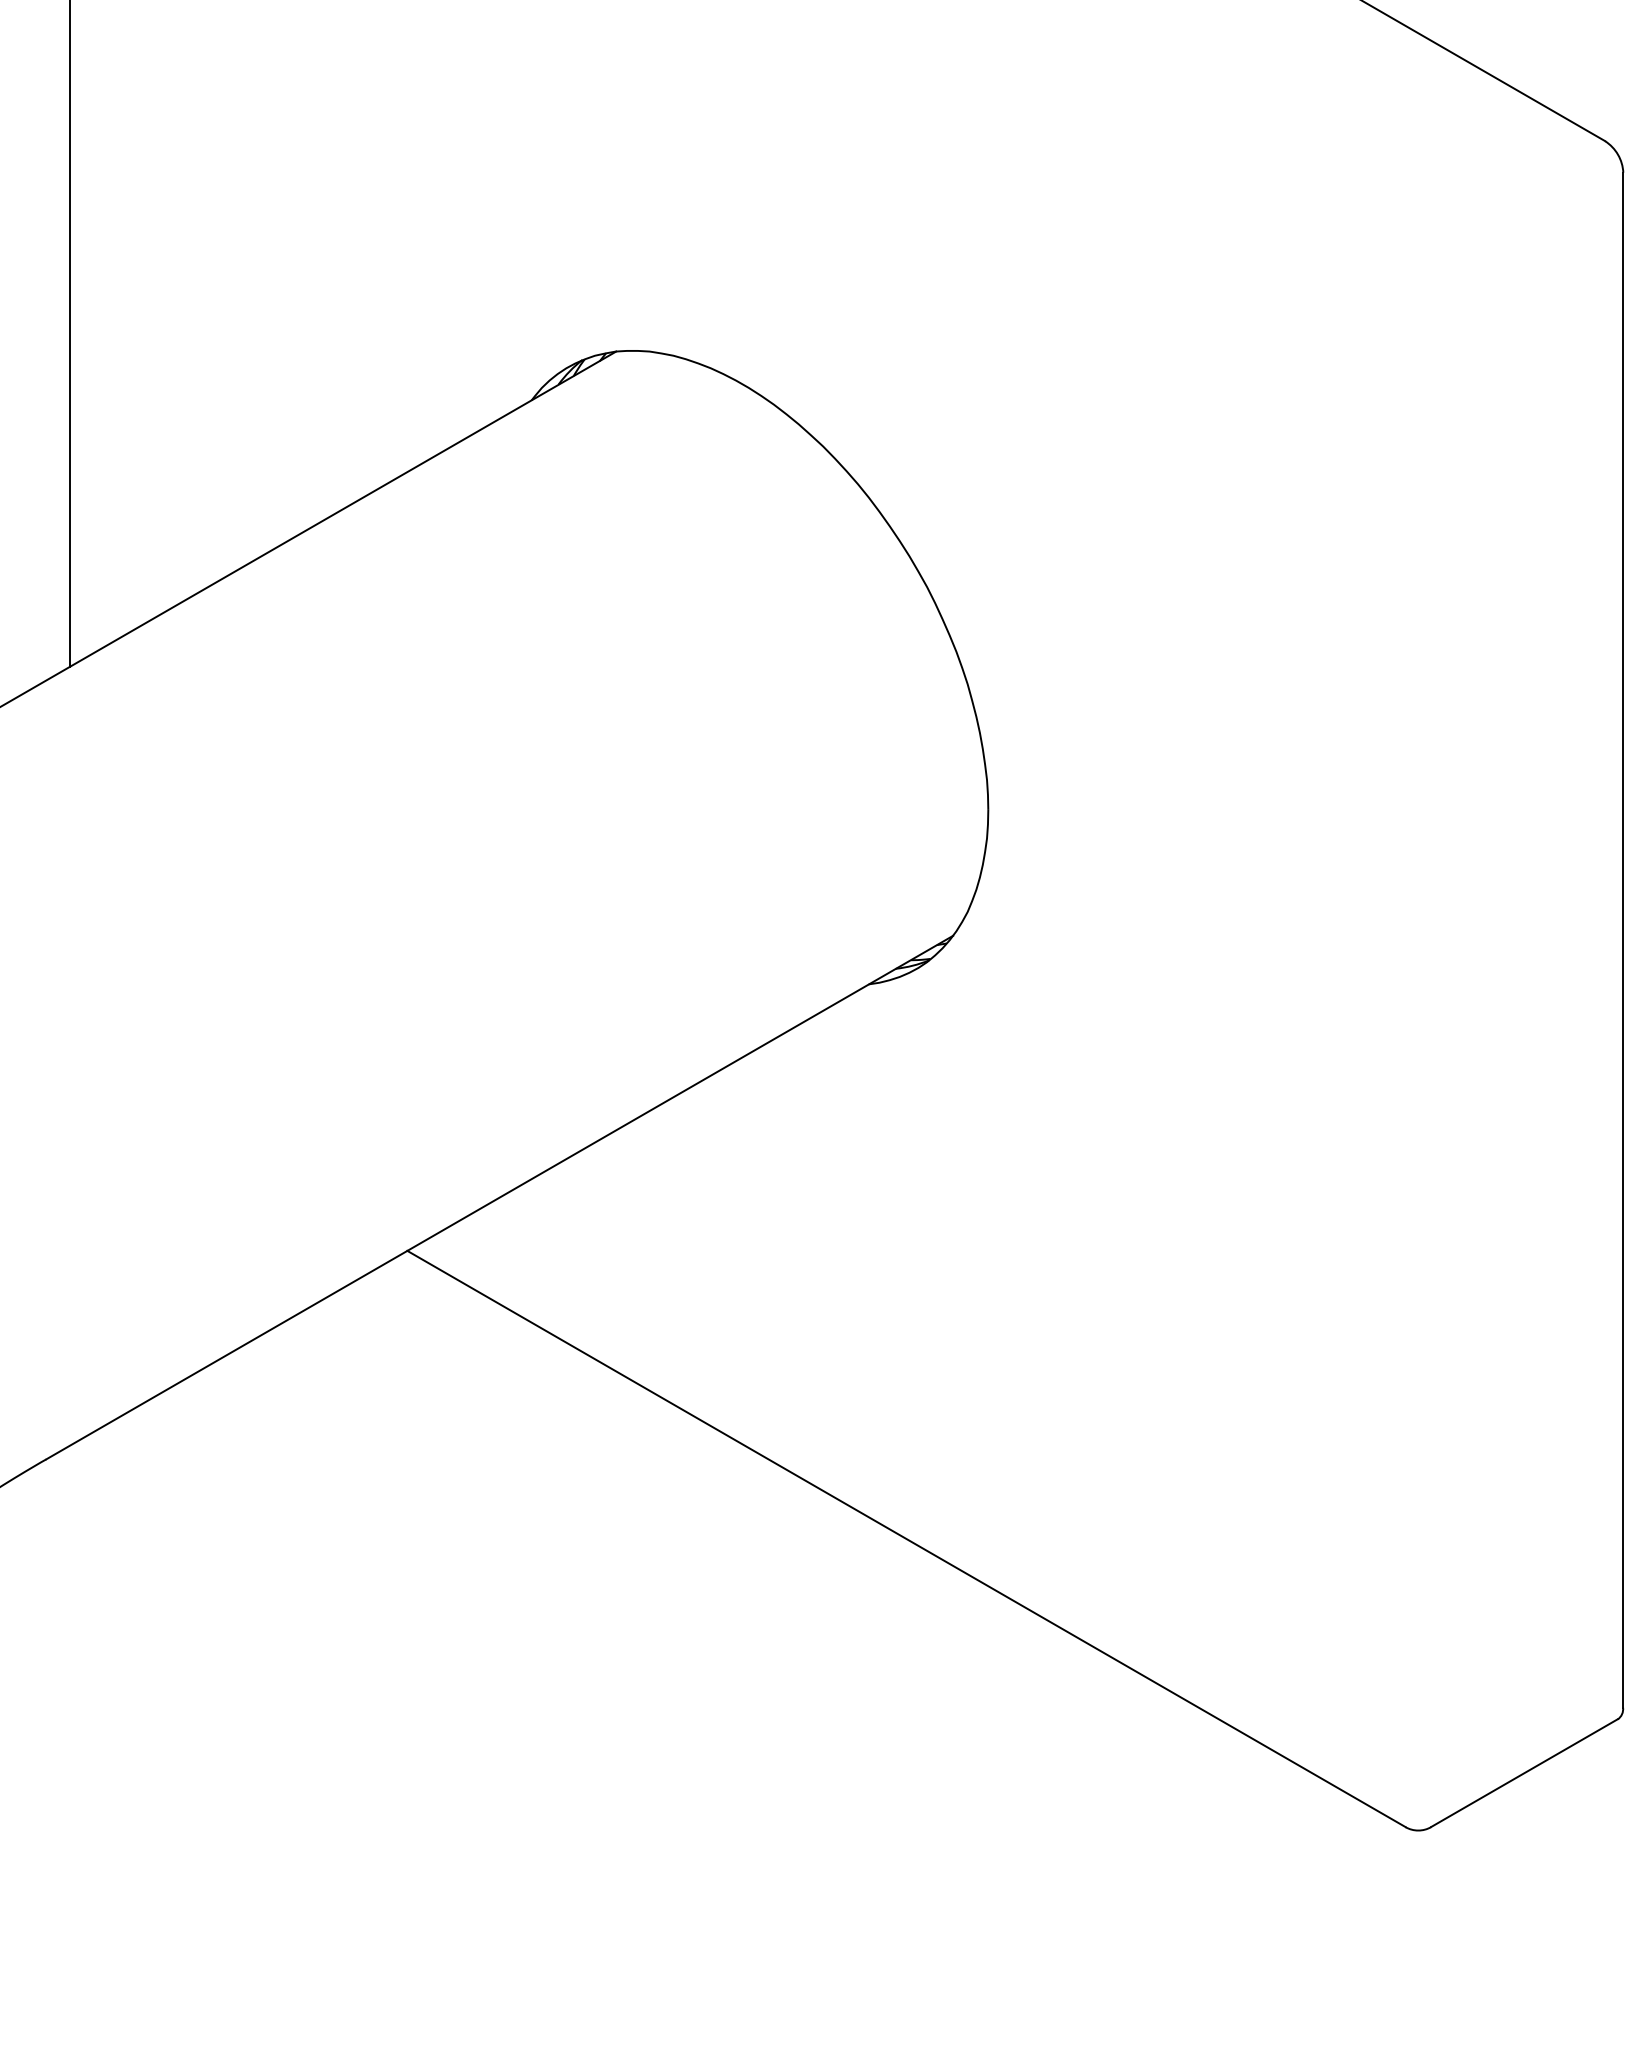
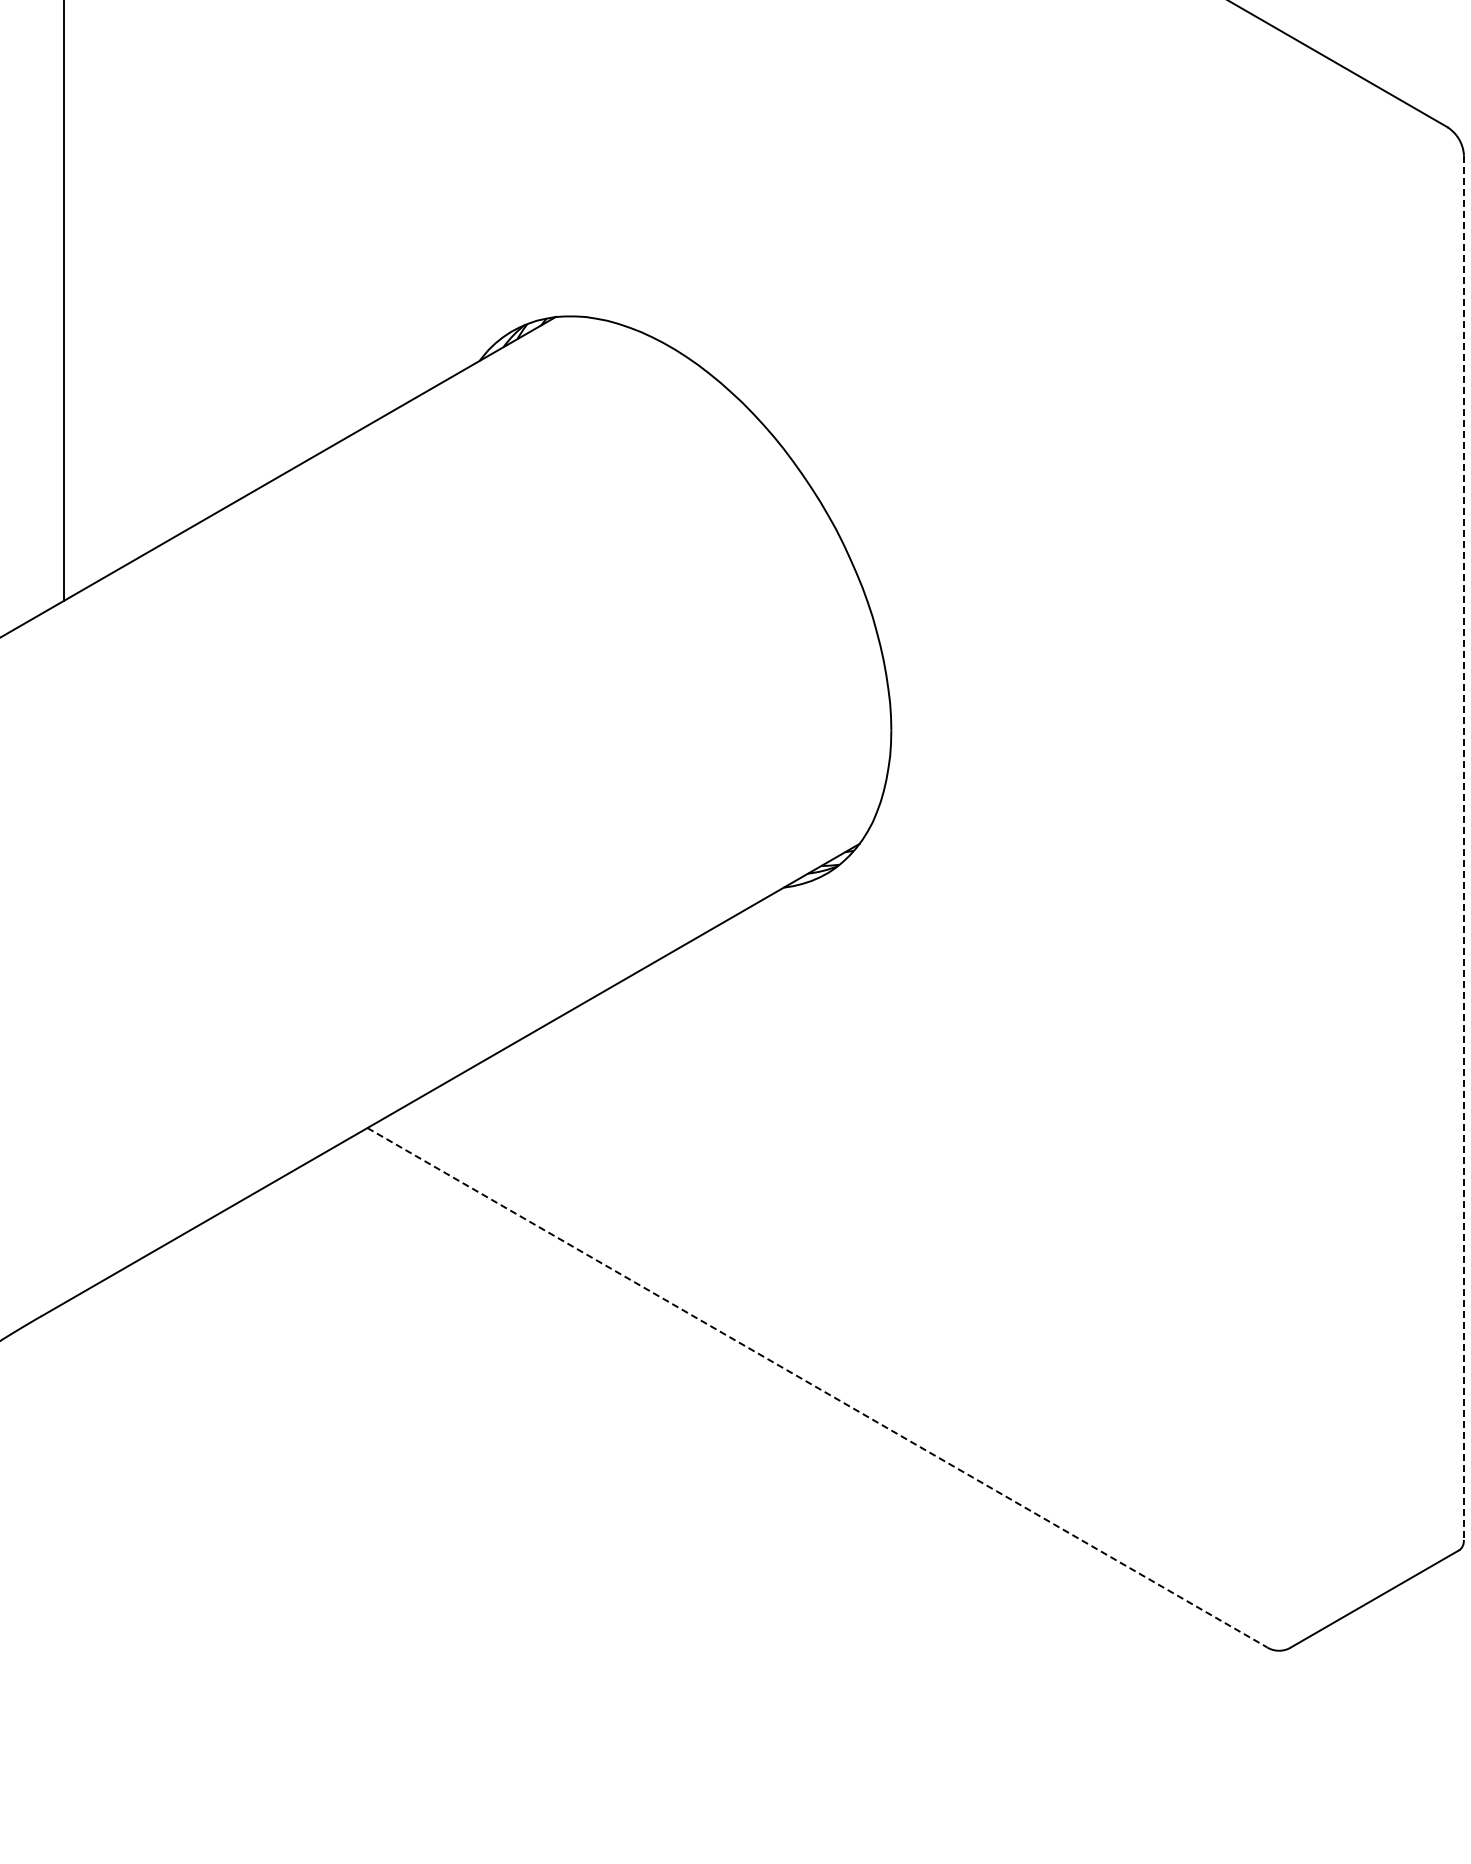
line: (1622, 940) -> (1463, 848), solid -> dashed
line: (906, 1538) -> (817, 1387), solid -> dashed

